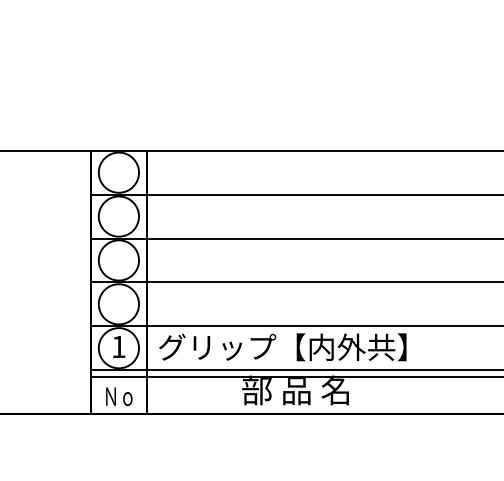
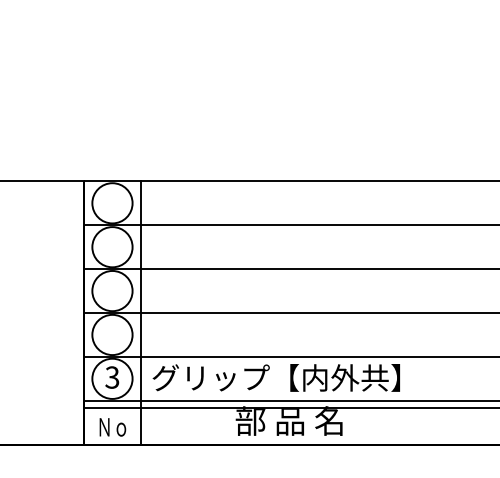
text: (118, 346) -> (112, 377), 1 -> 3

